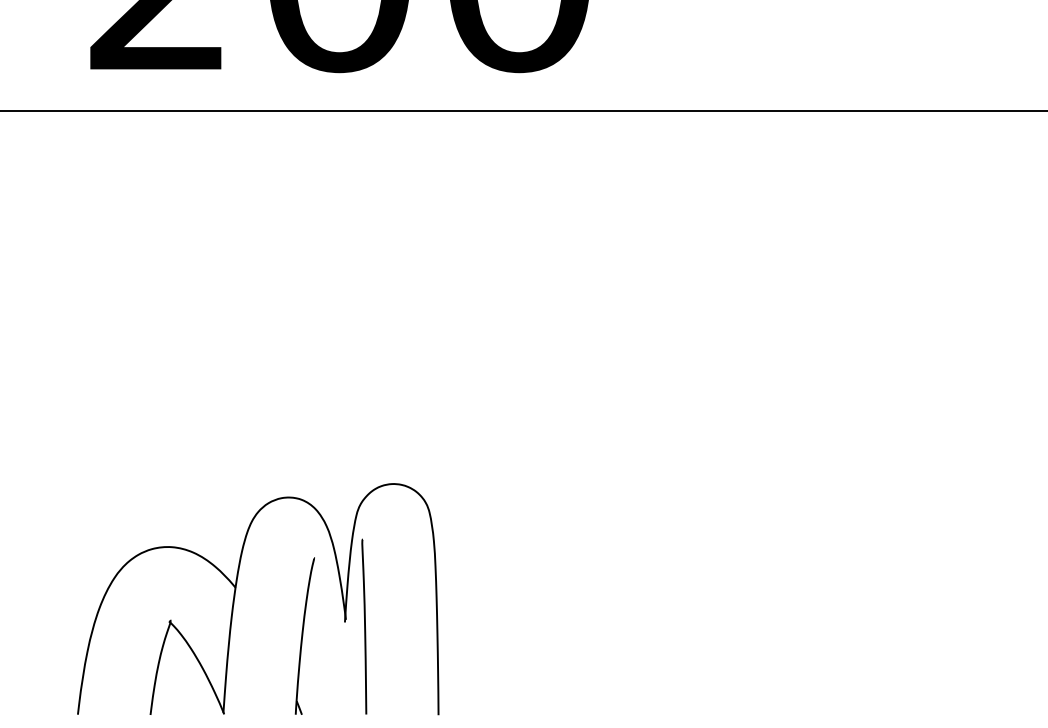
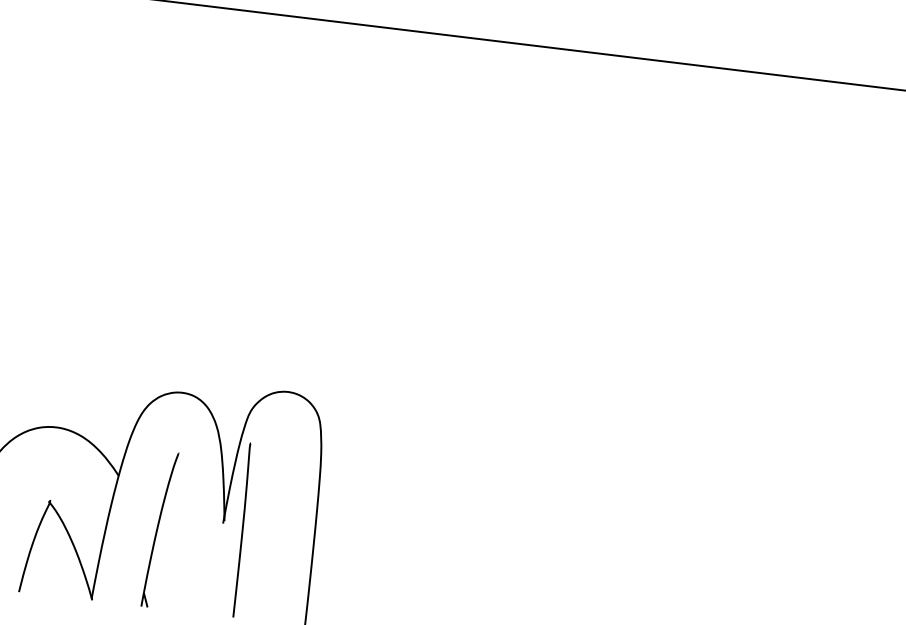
part: (304, 635) -> (159, 529), moved

